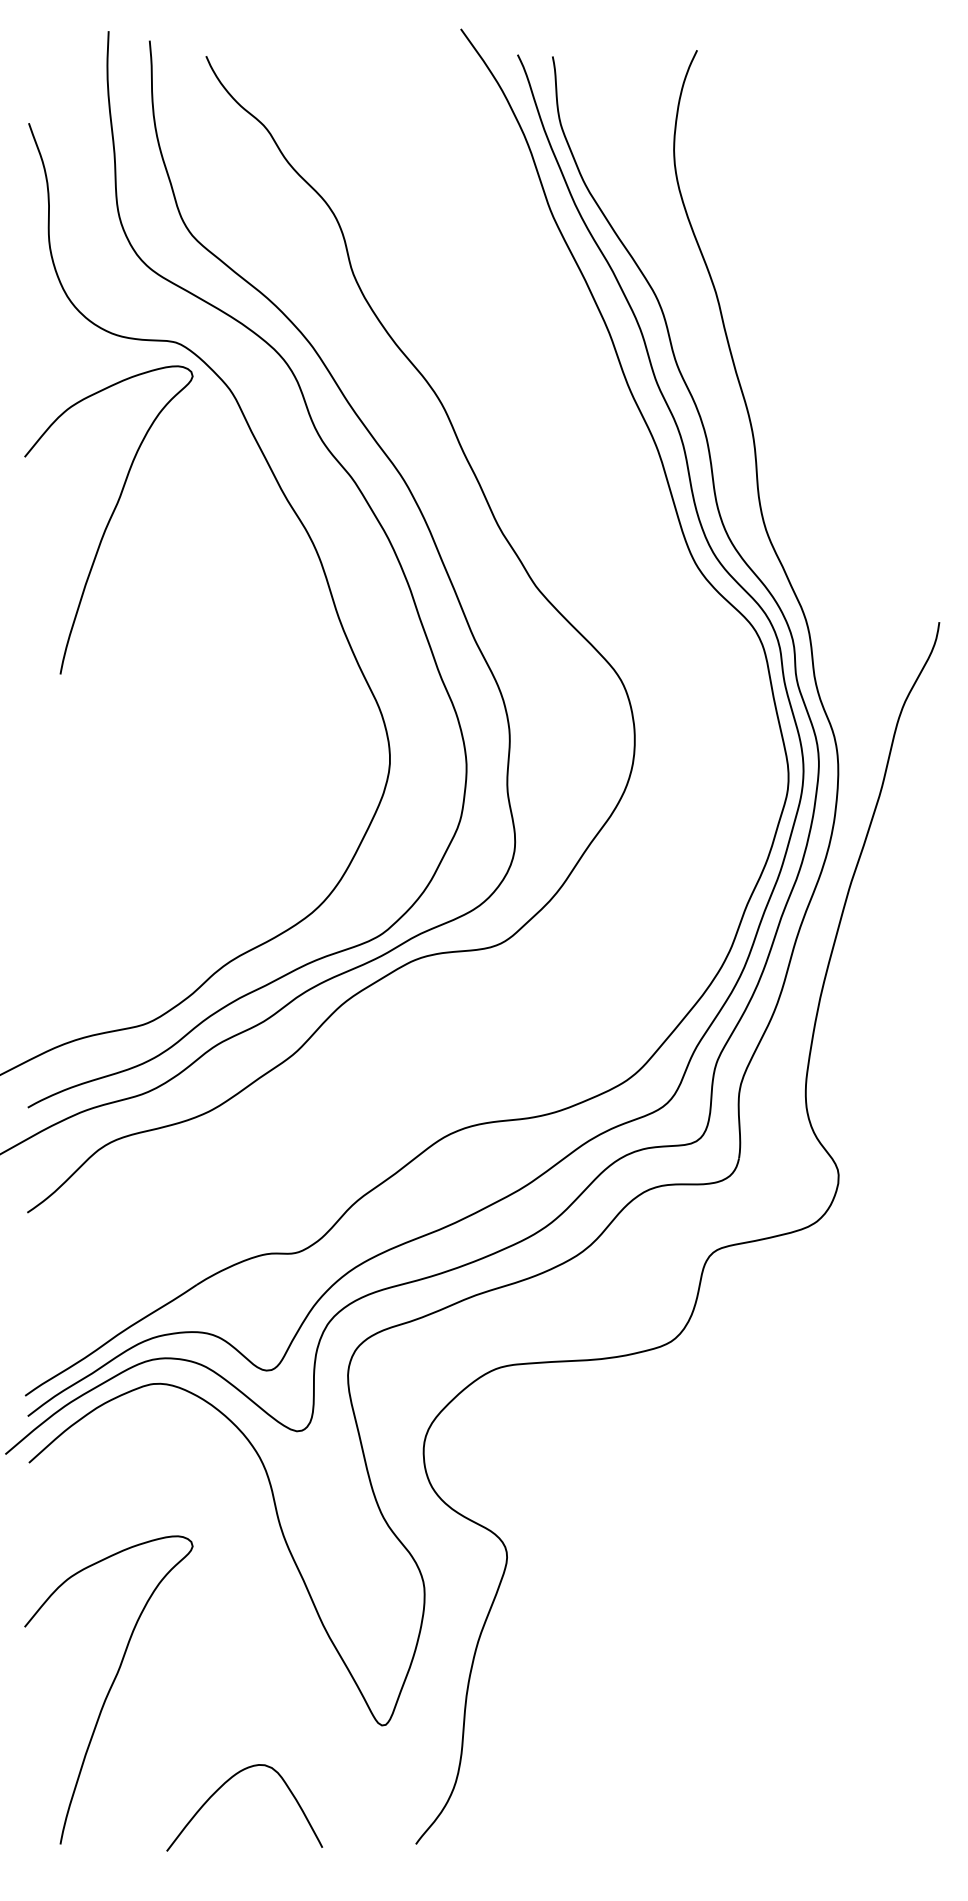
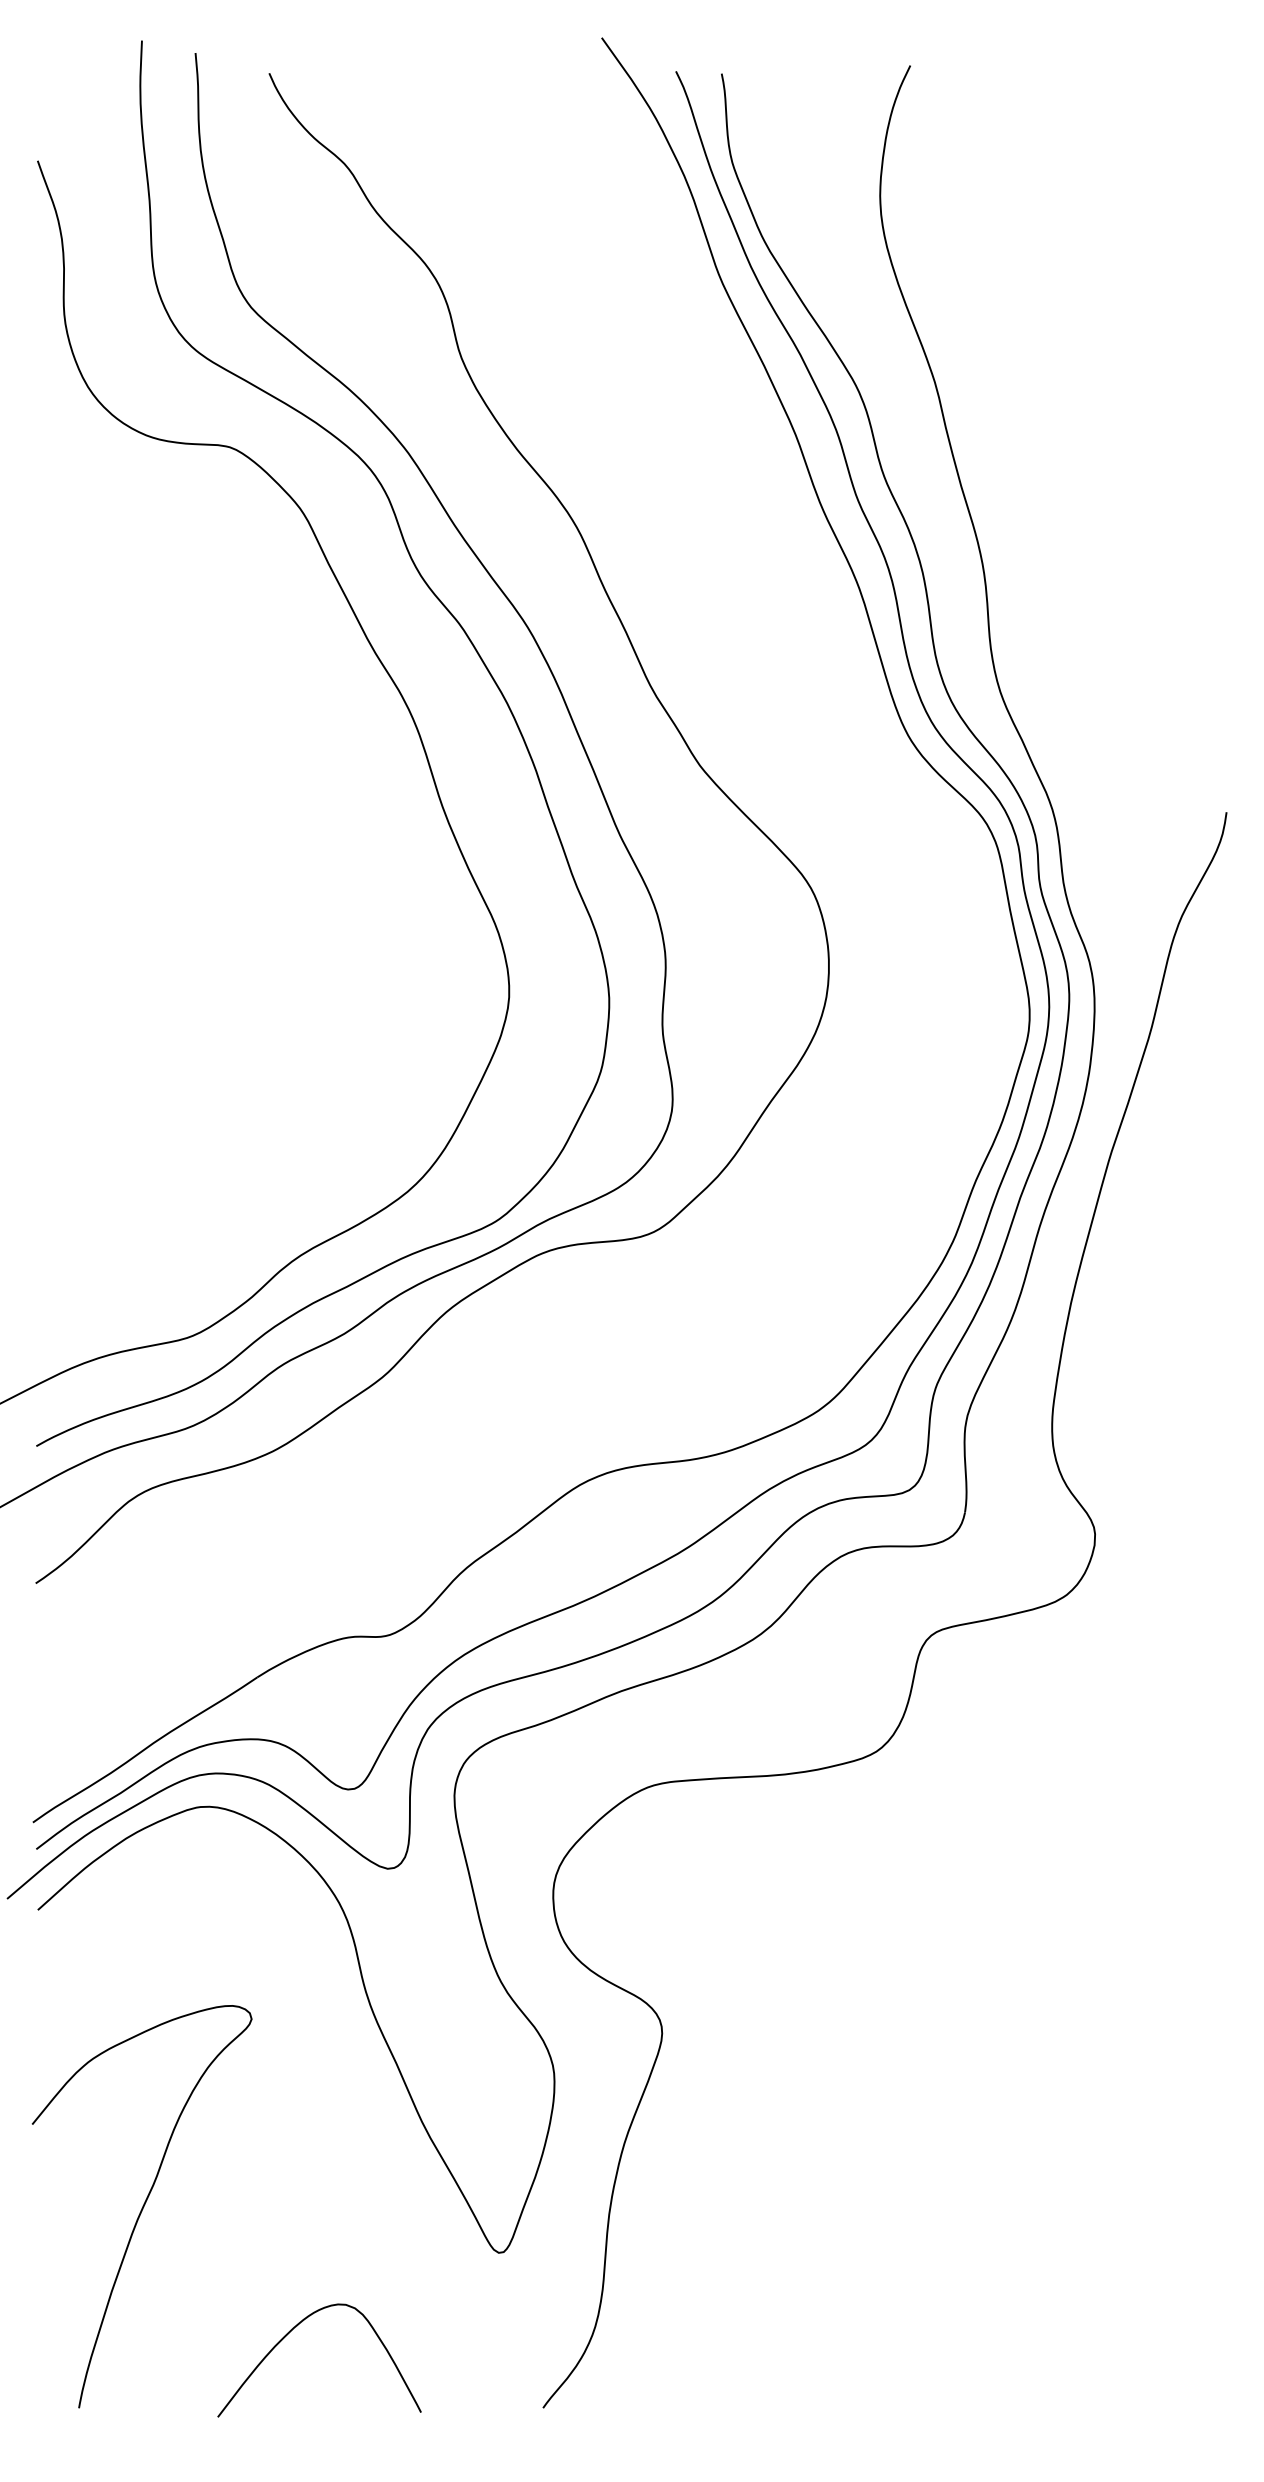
curve: (109, 519) -> (143, 678), removed

